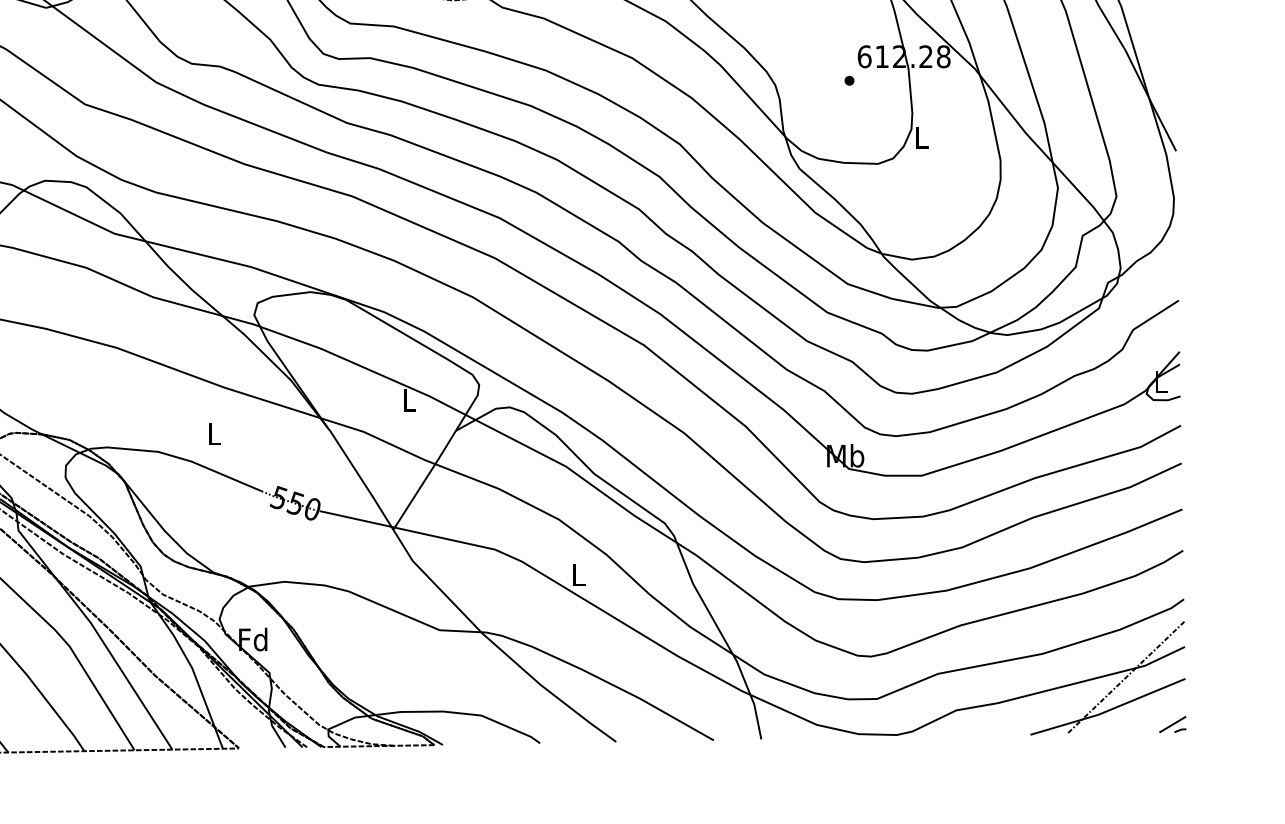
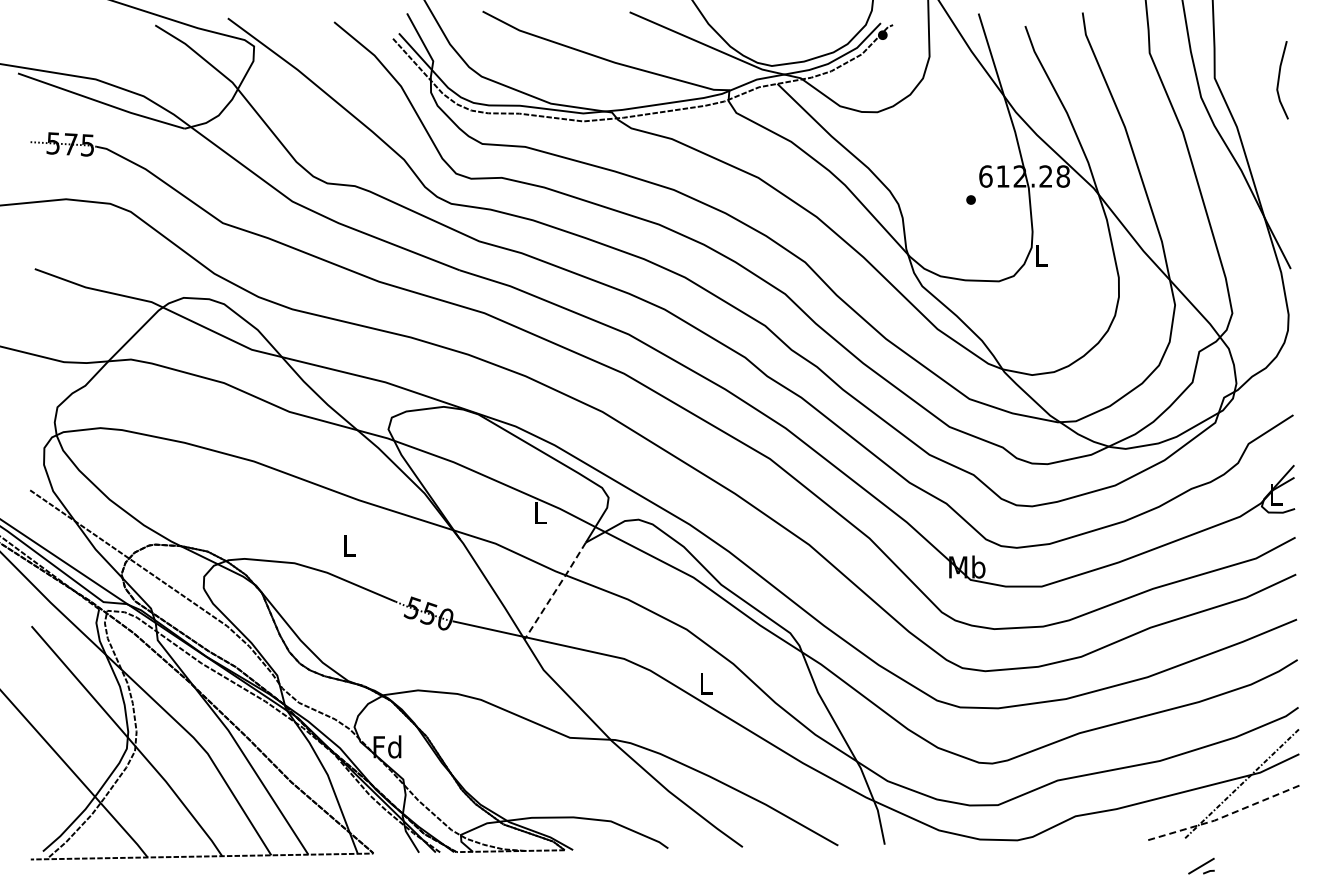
line: (424, 480) -> (555, 591), solid -> dashed
line: (1108, 710) -> (1224, 816), solid -> dashed
part: (1172, 723) -> (1201, 865), moved

